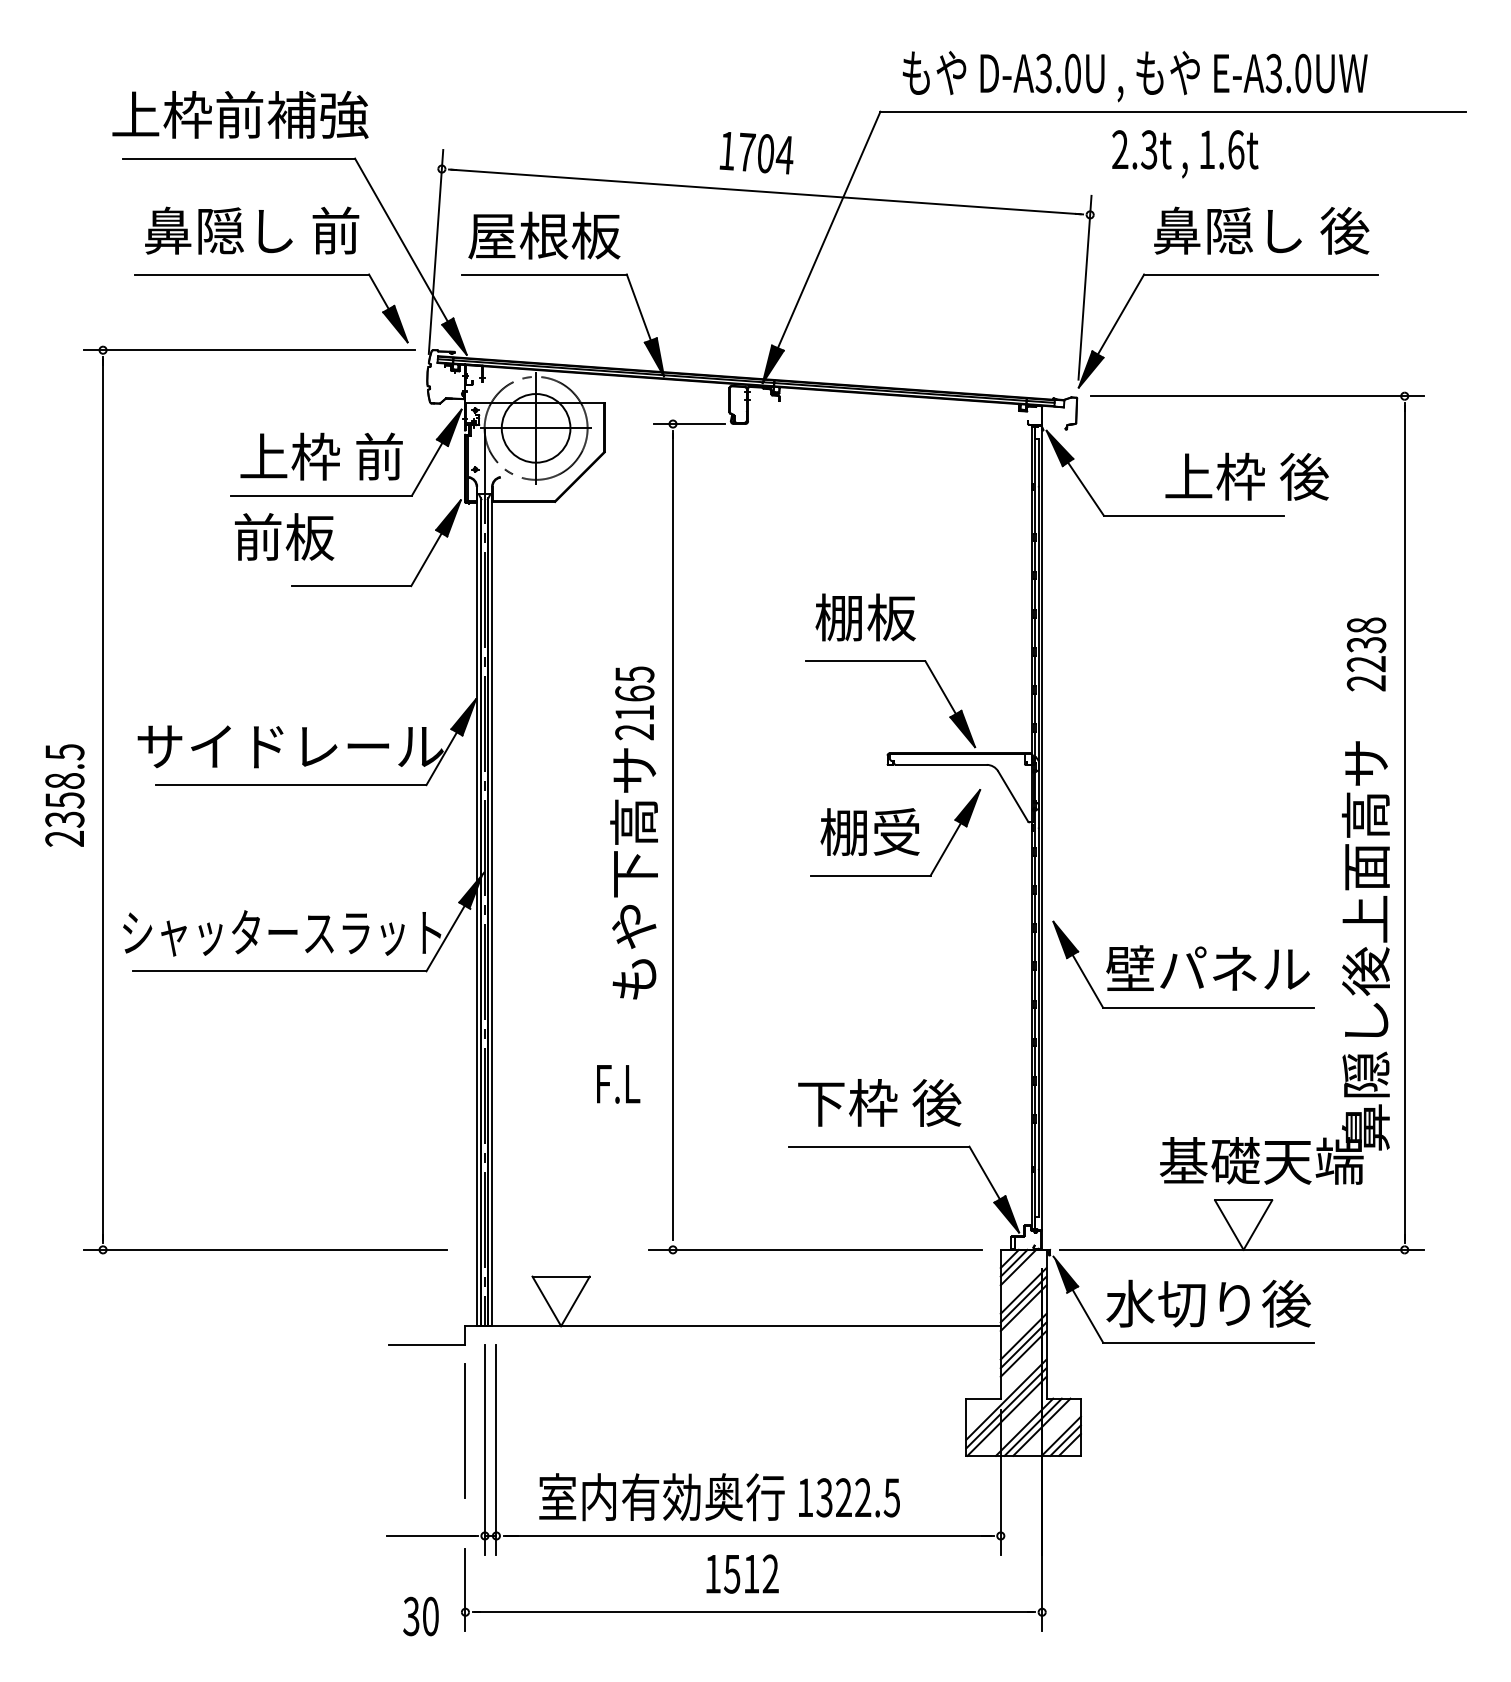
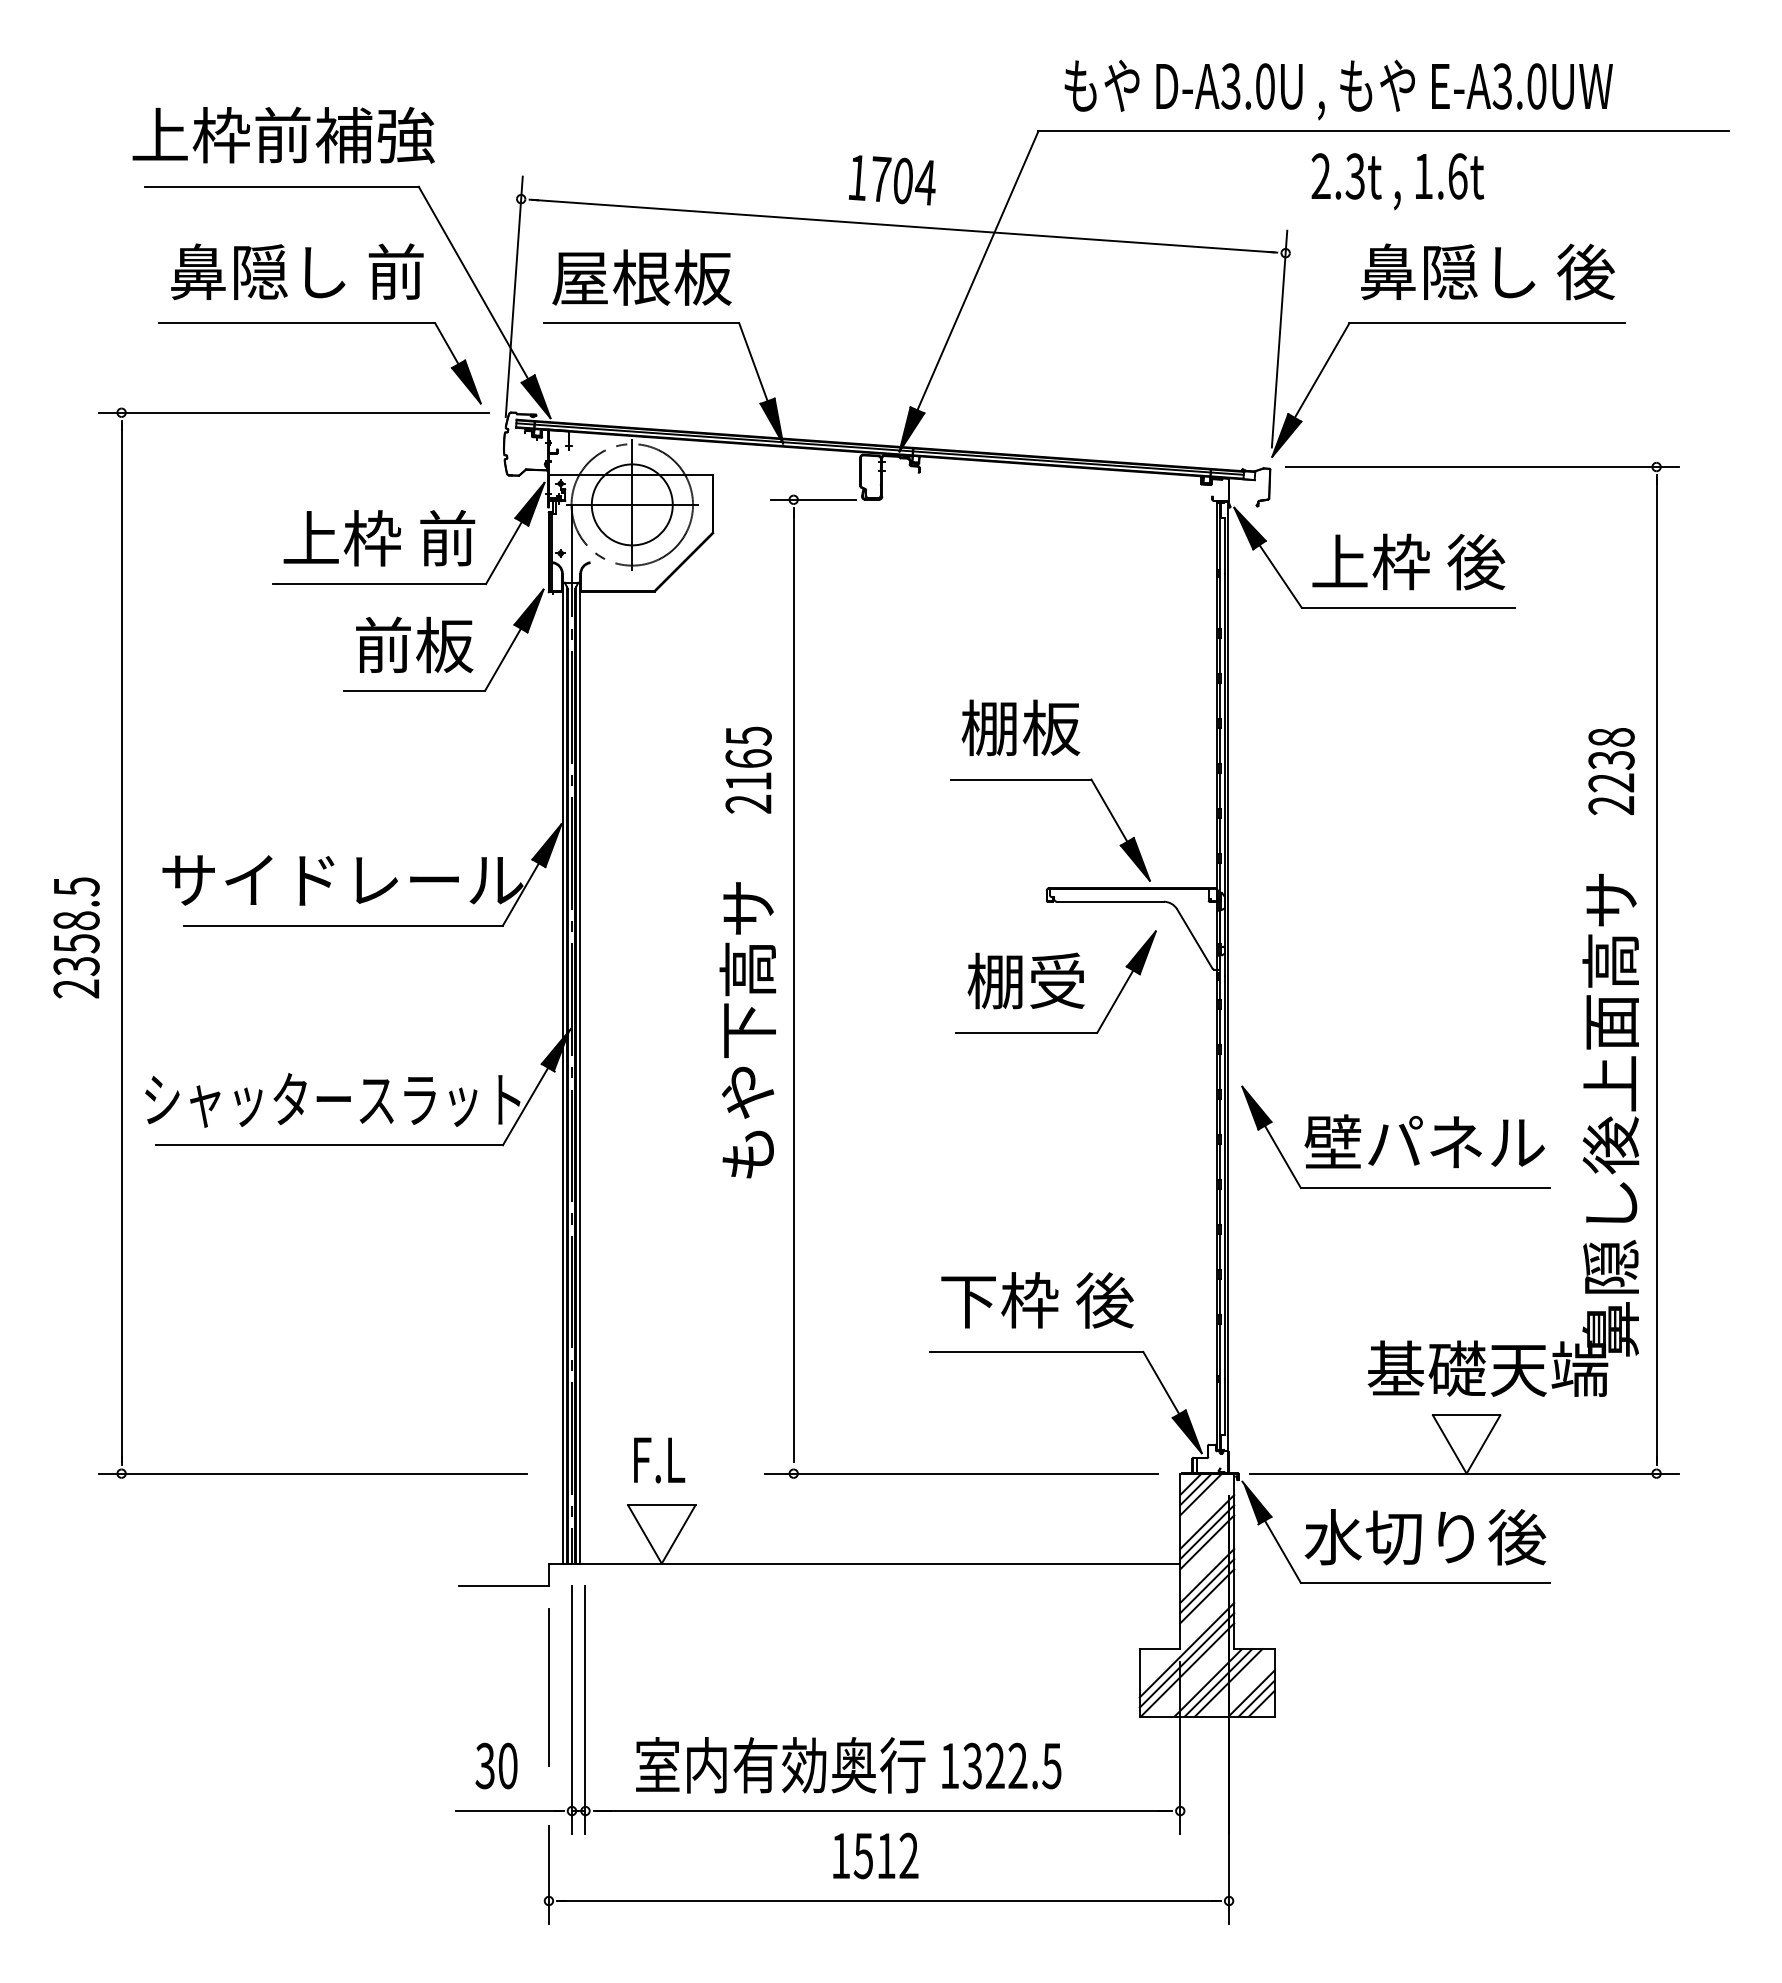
text: (1246, 476) -> (1408, 561), moved
text: (284, 536) -> (414, 644), moved
text: (634, 702) -> (748, 769), moved
text: (618, 1084) -> (659, 1460), moved
text: (420, 1616) -> (496, 1765), moved

